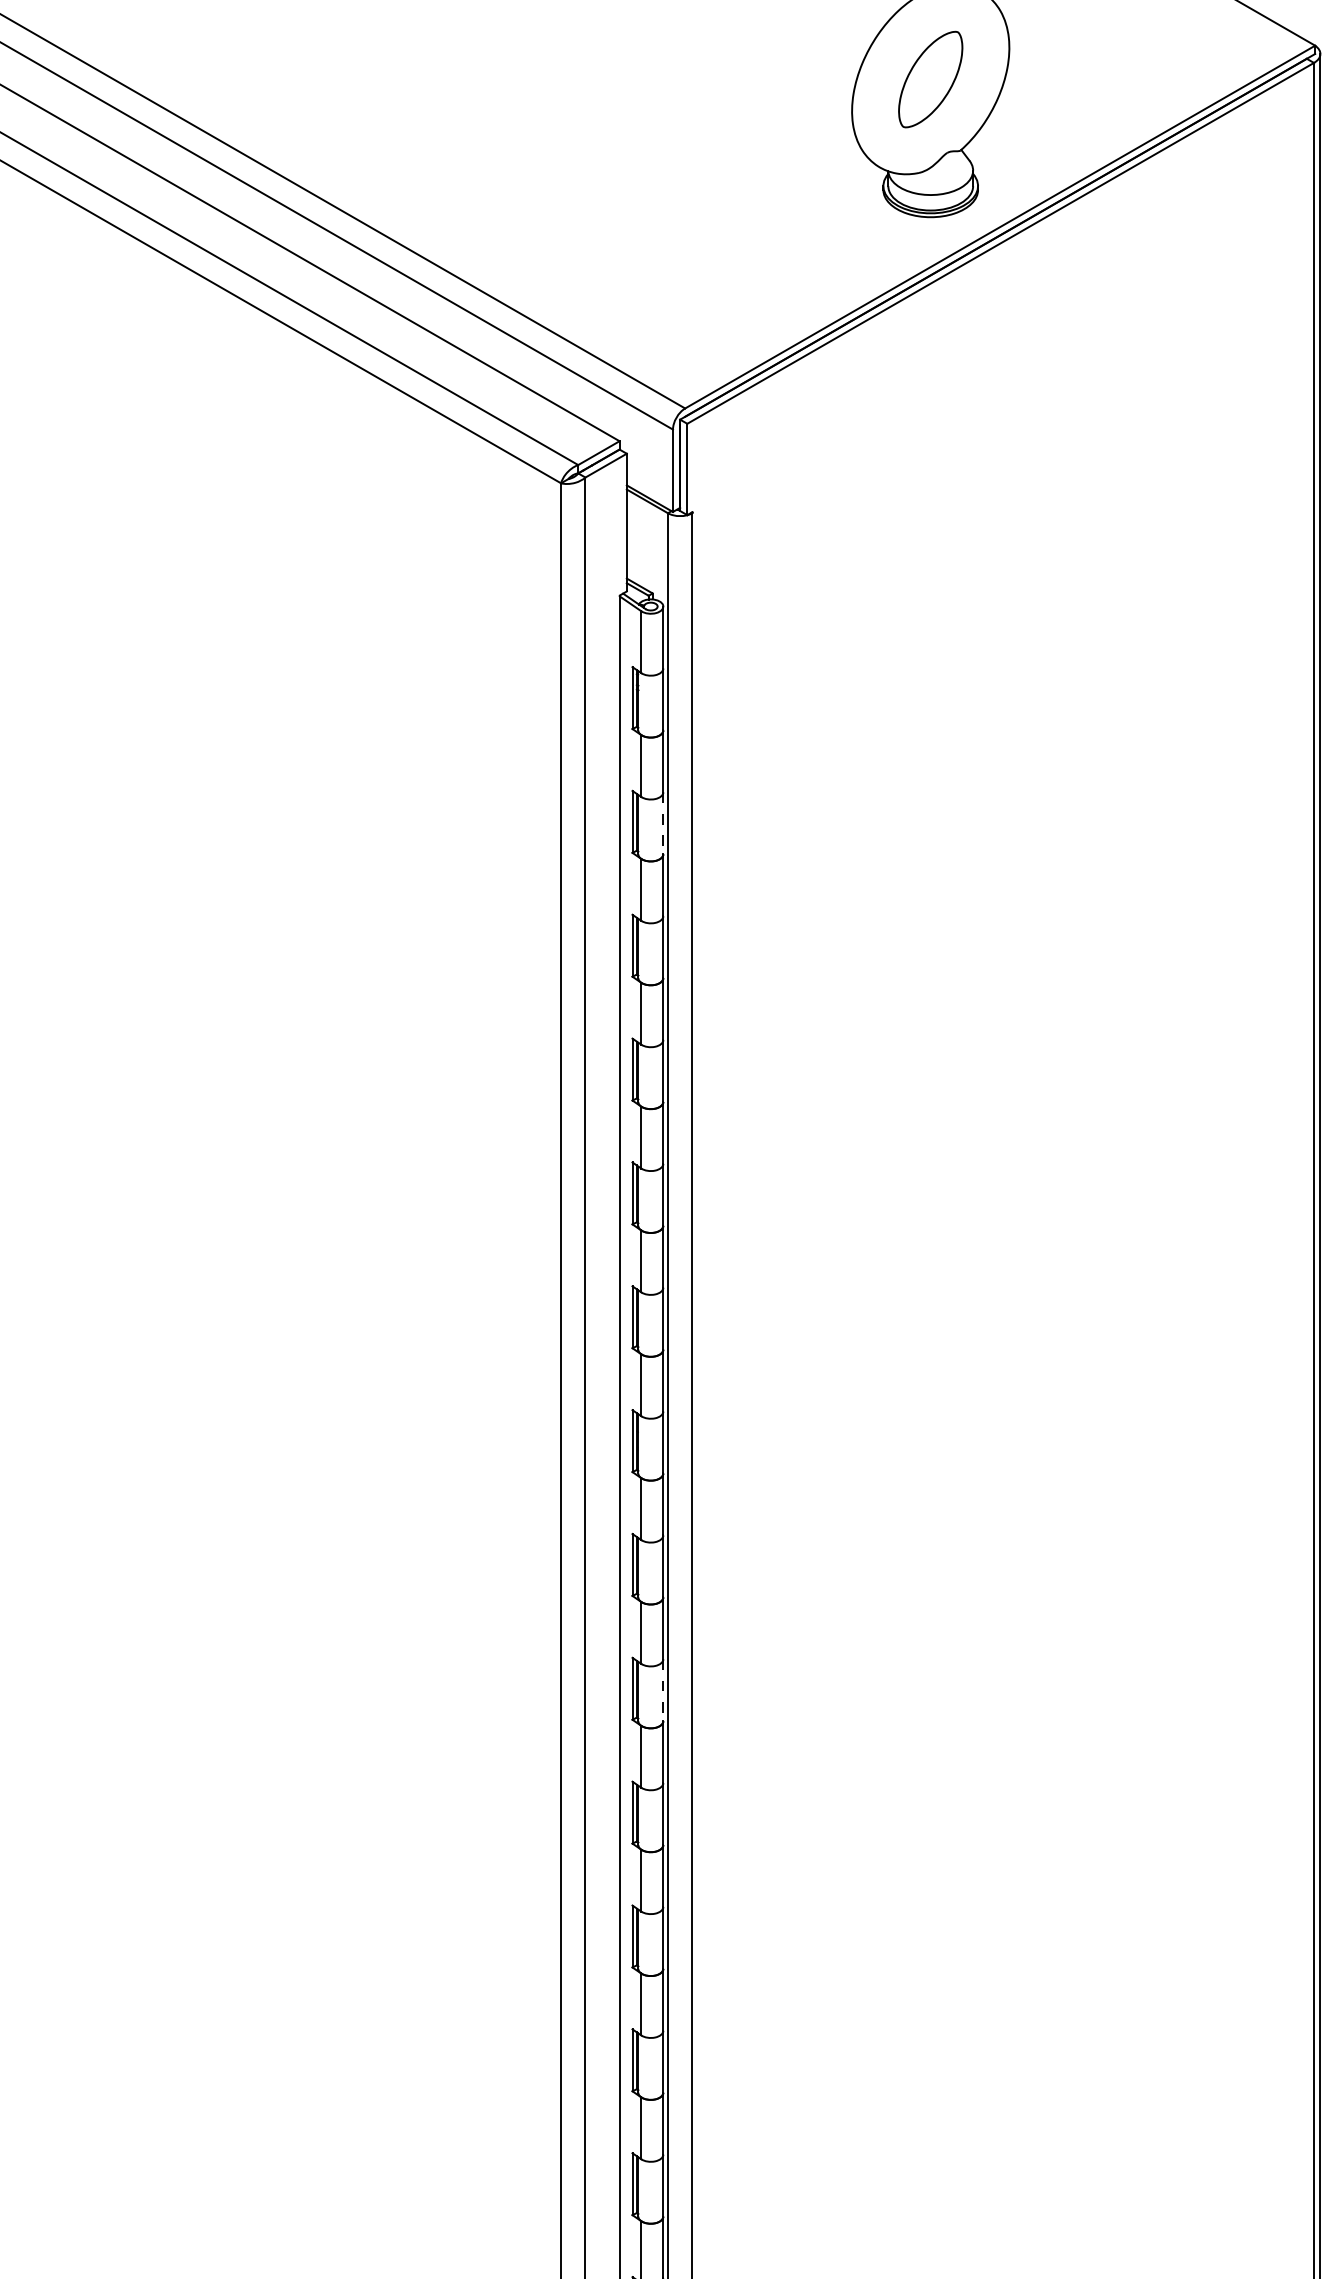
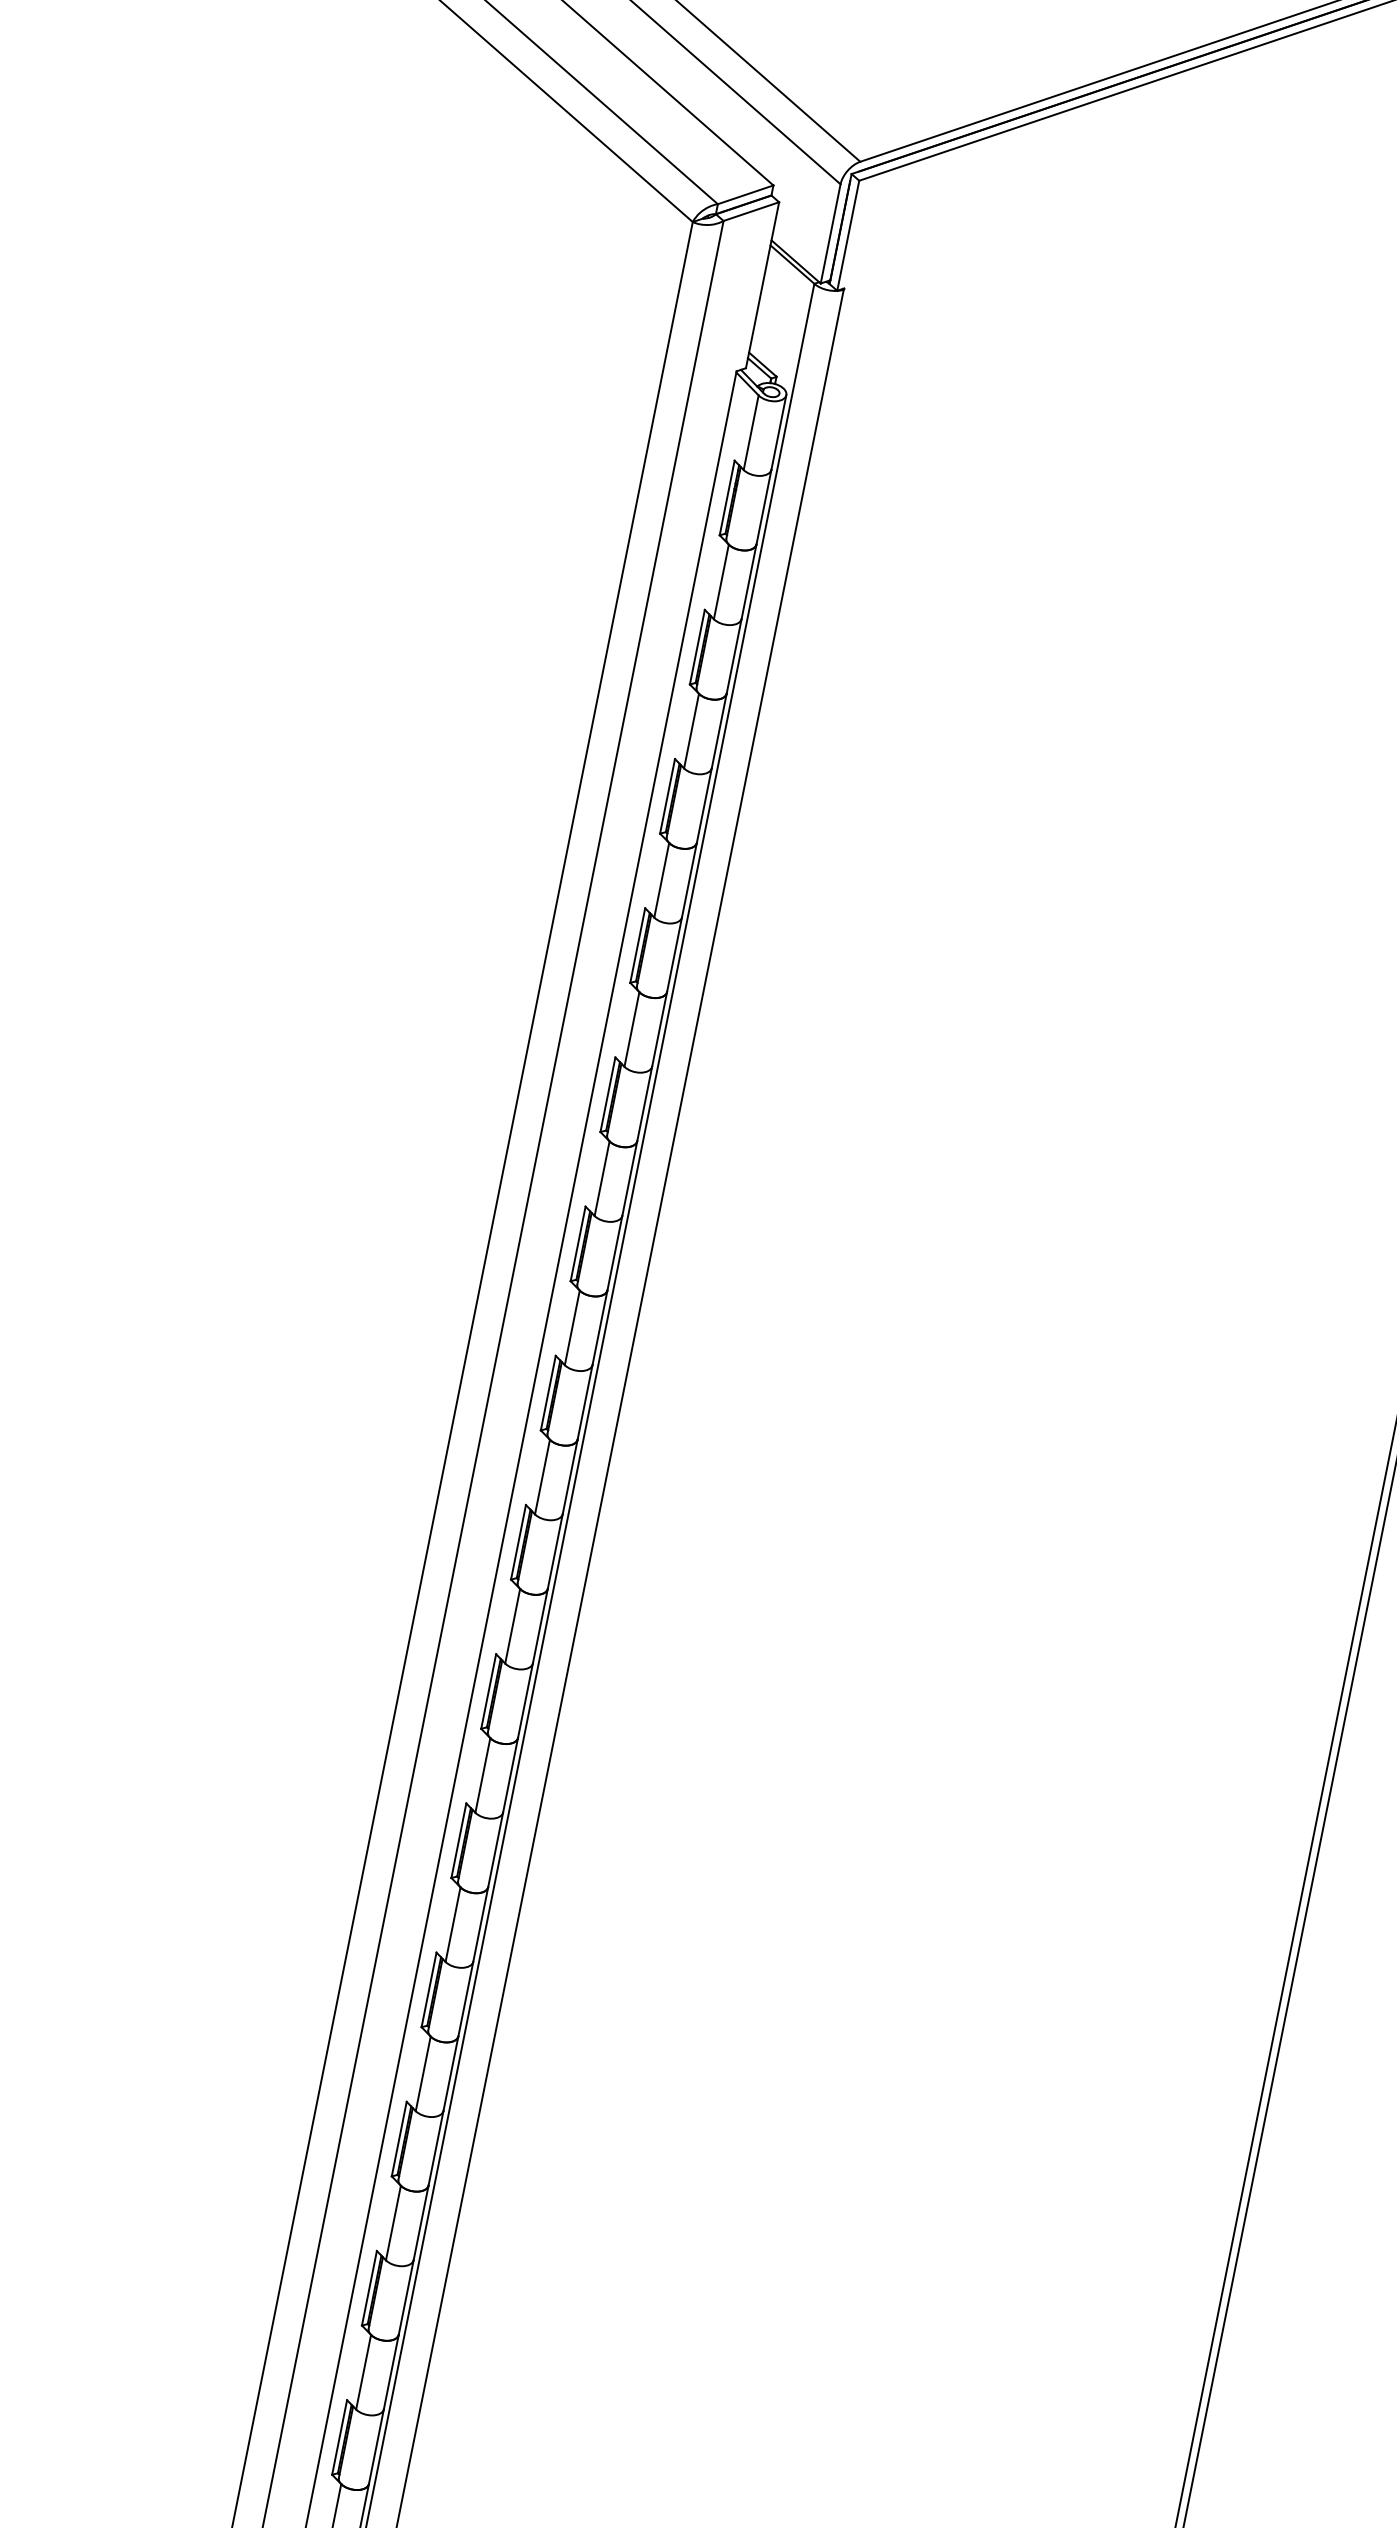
line: (663, 823) -> (734, 656), dashed -> solid
line: (663, 1690) -> (525, 1700), dashed -> solid

